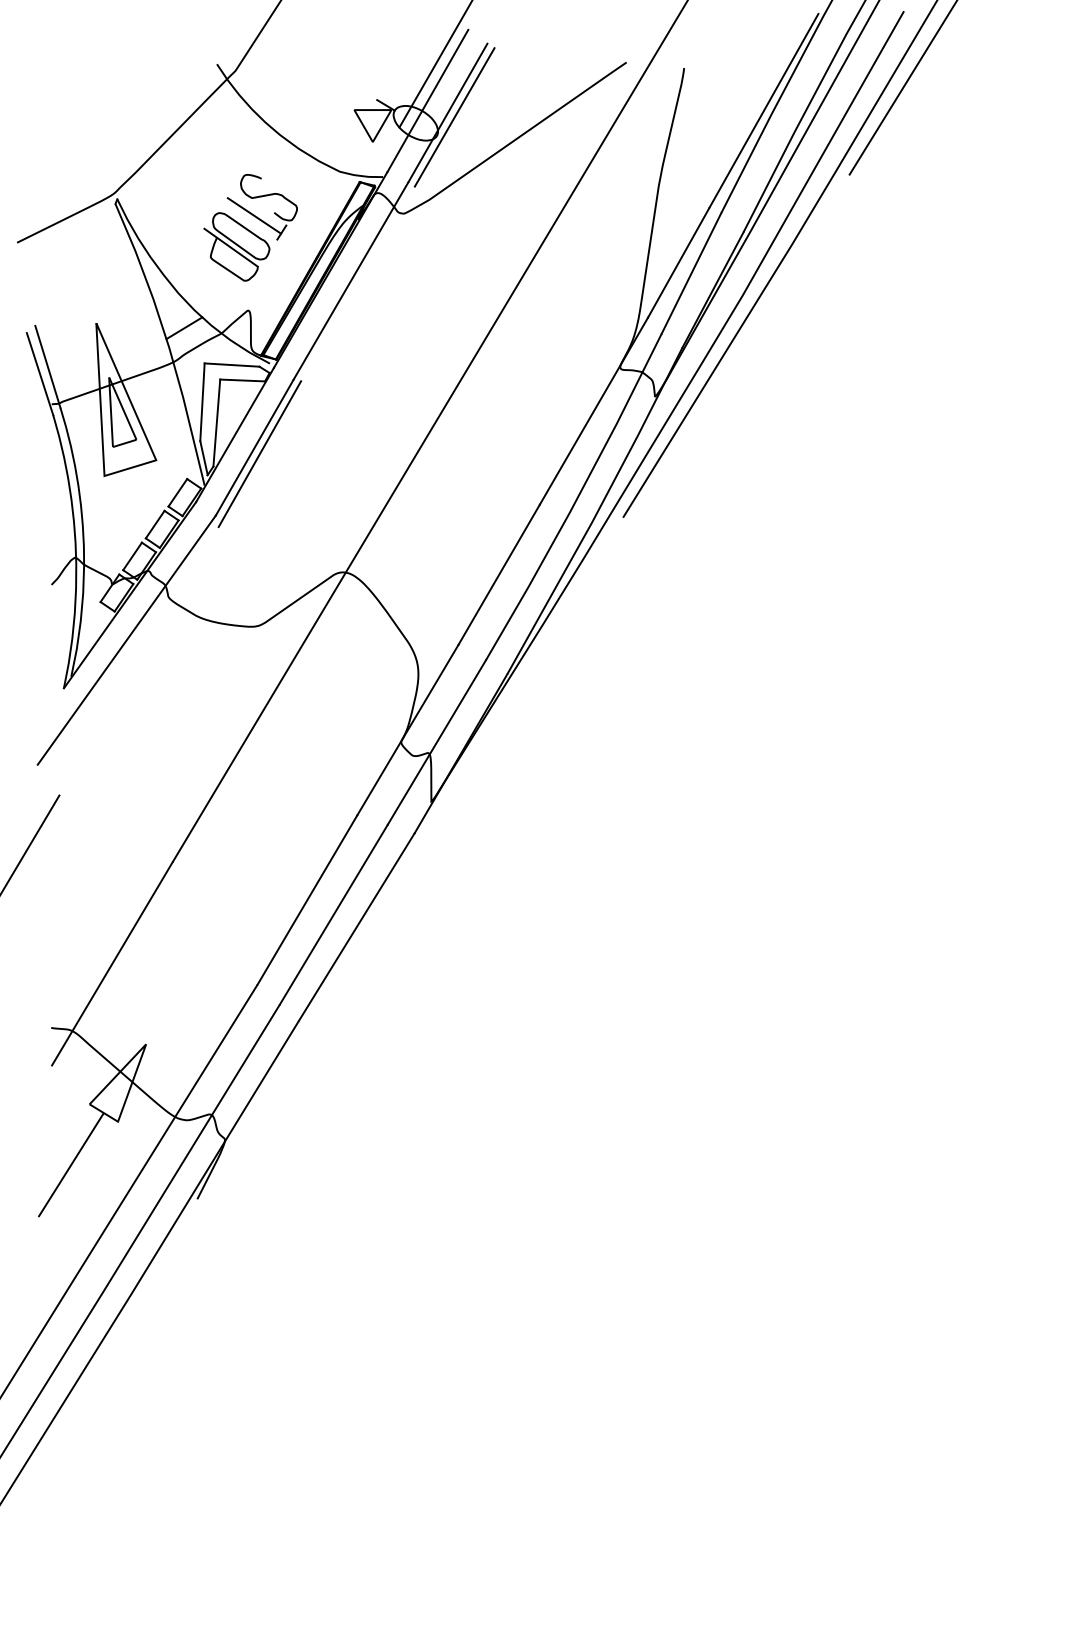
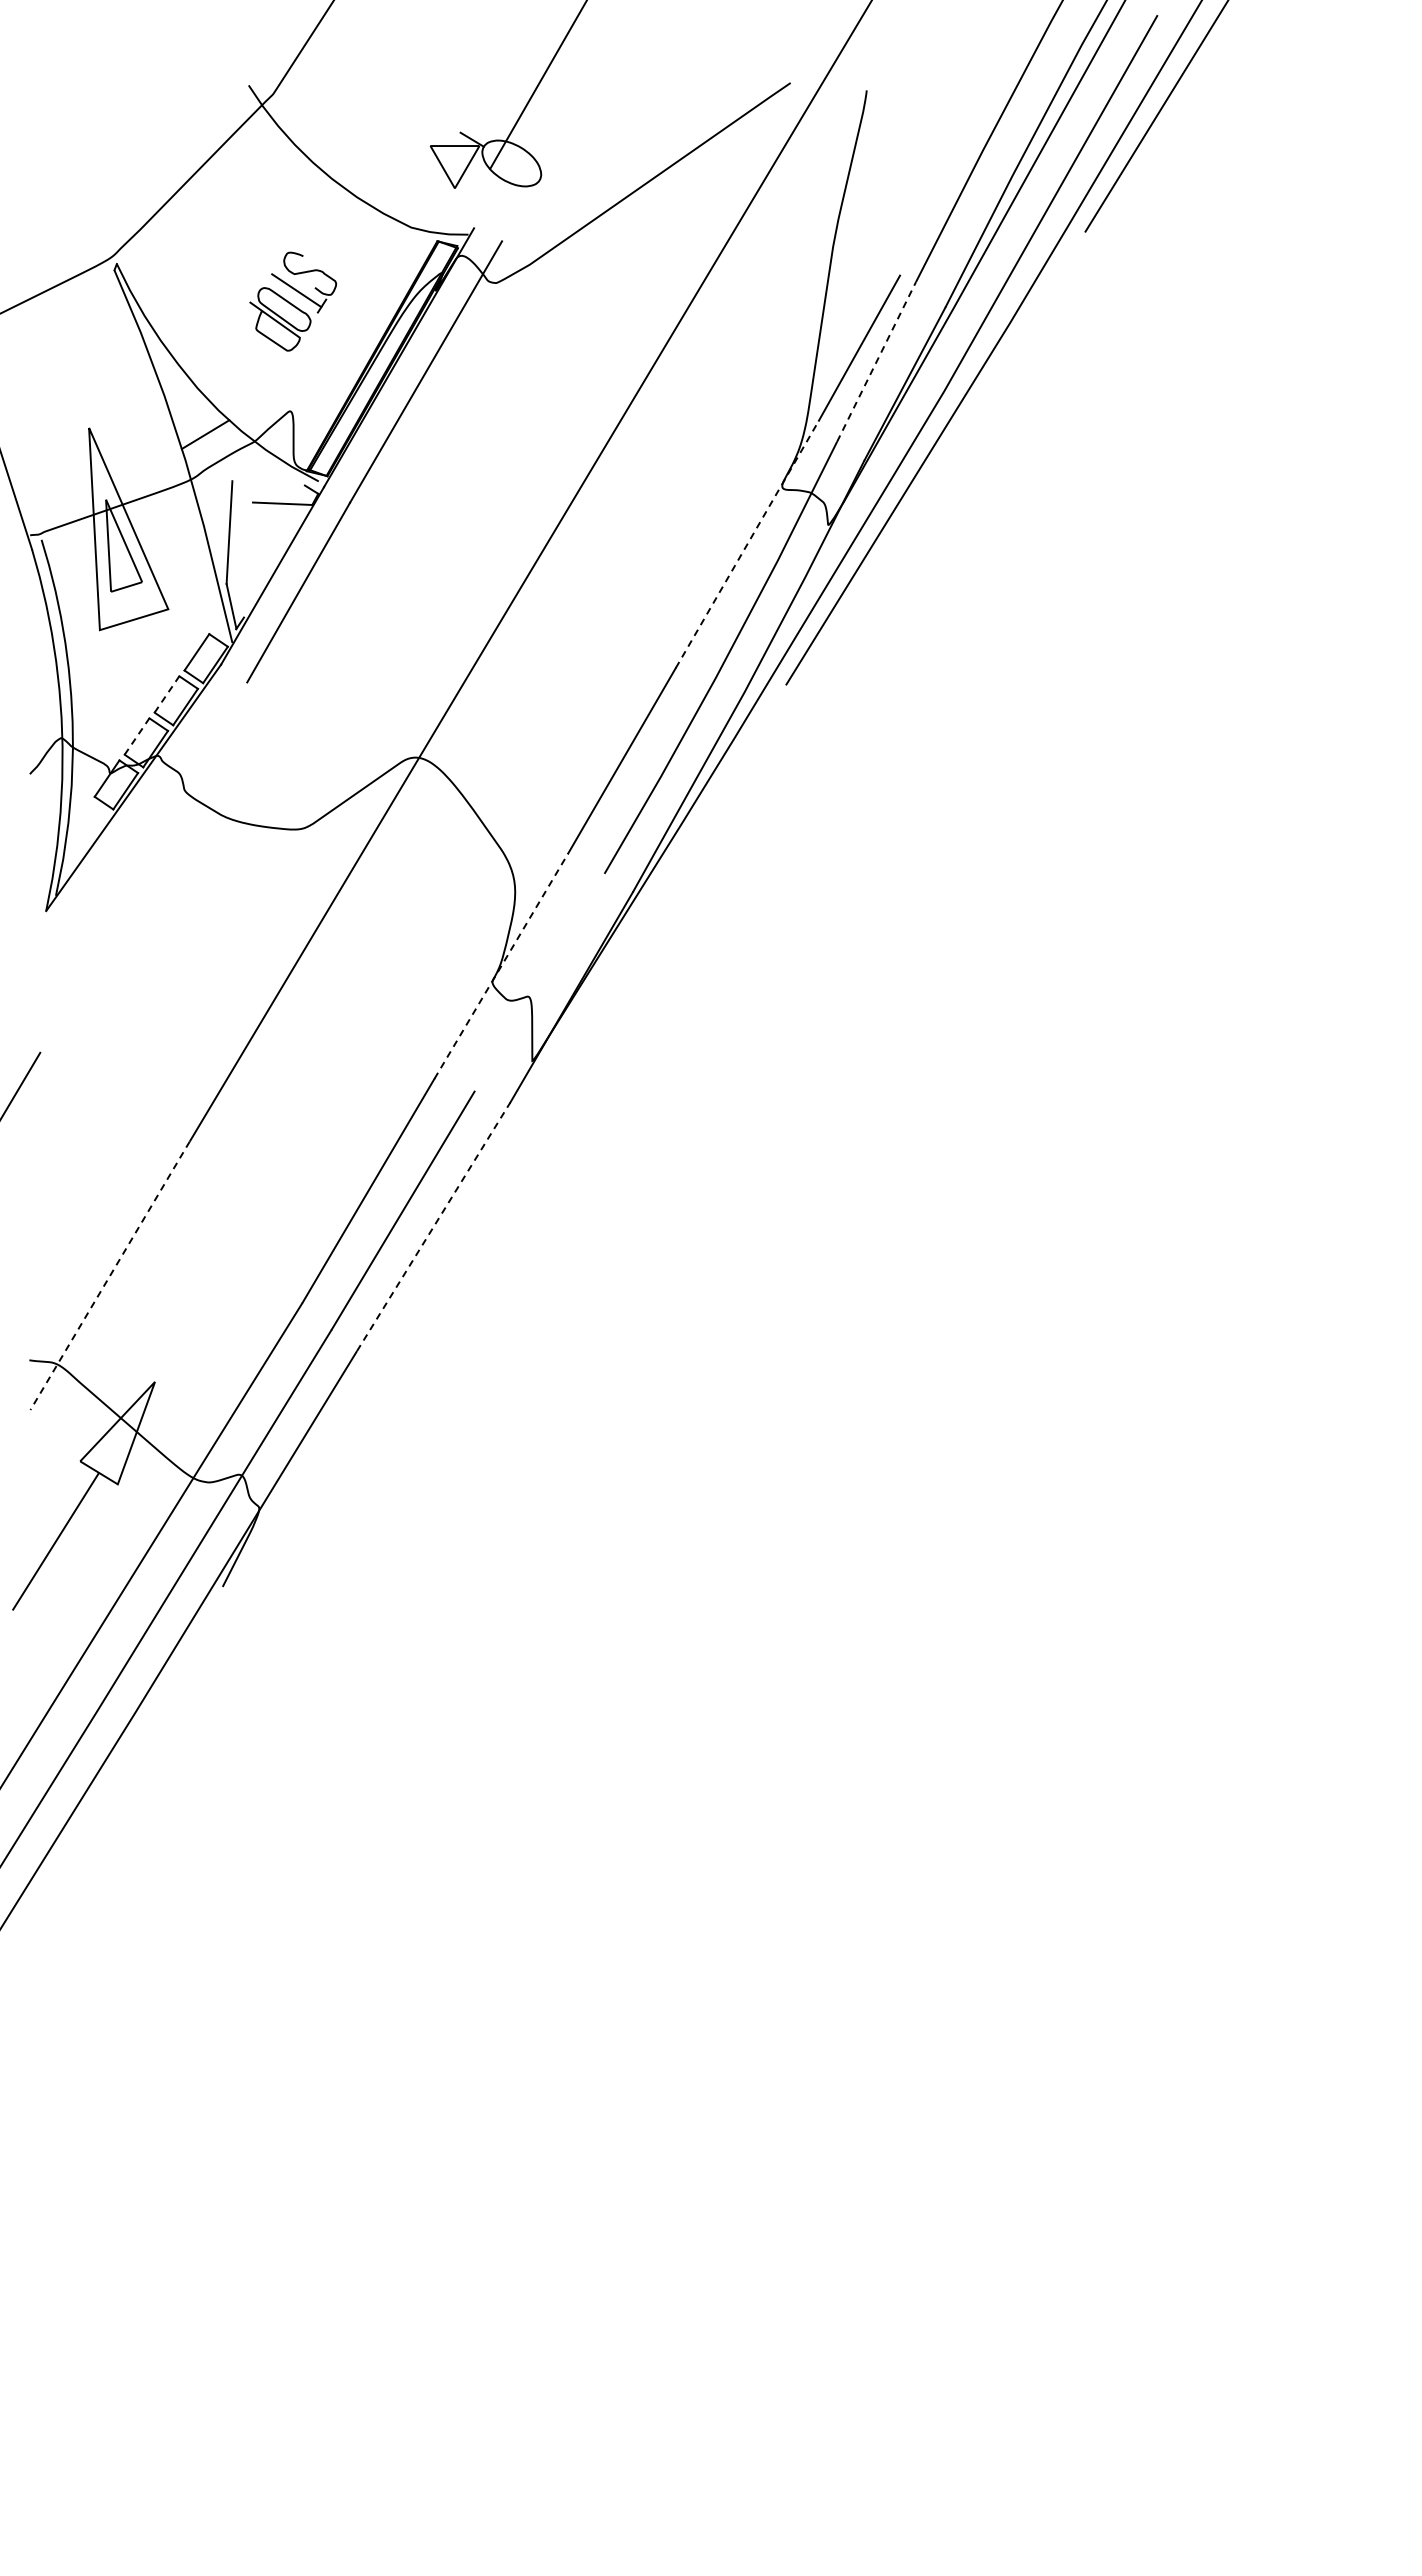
line: (427, 100) -> (527, 133), removed
line: (764, 110) -> (972, 146), removed
line: (448, 112) -> (554, 149), removed
line: (454, 117) -> (562, 155), removed
part: (250, 227) -> (292, 301), size x0.7
line: (691, 272) -> (876, 361), solid -> dashed
line: (231, 365) -> (268, 483), removed
line: (47, 366) -> (24, 485), removed
line: (594, 411) -> (747, 544), solid -> dashed
line: (216, 422) -> (248, 559), removed
line: (259, 453) -> (304, 600), removed
line: (155, 524) -> (167, 694), solid -> dashed
line: (132, 556) -> (137, 736), solid -> dashed
line: (126, 640) -> (129, 847), removed
line: (408, 729) -> (501, 965), solid -> dashed
line: (436, 742) -> (539, 982), removed
line: (356, 926) -> (433, 1226), solid -> dashed
line: (111, 964) -> (109, 1276), solid -> dashed

